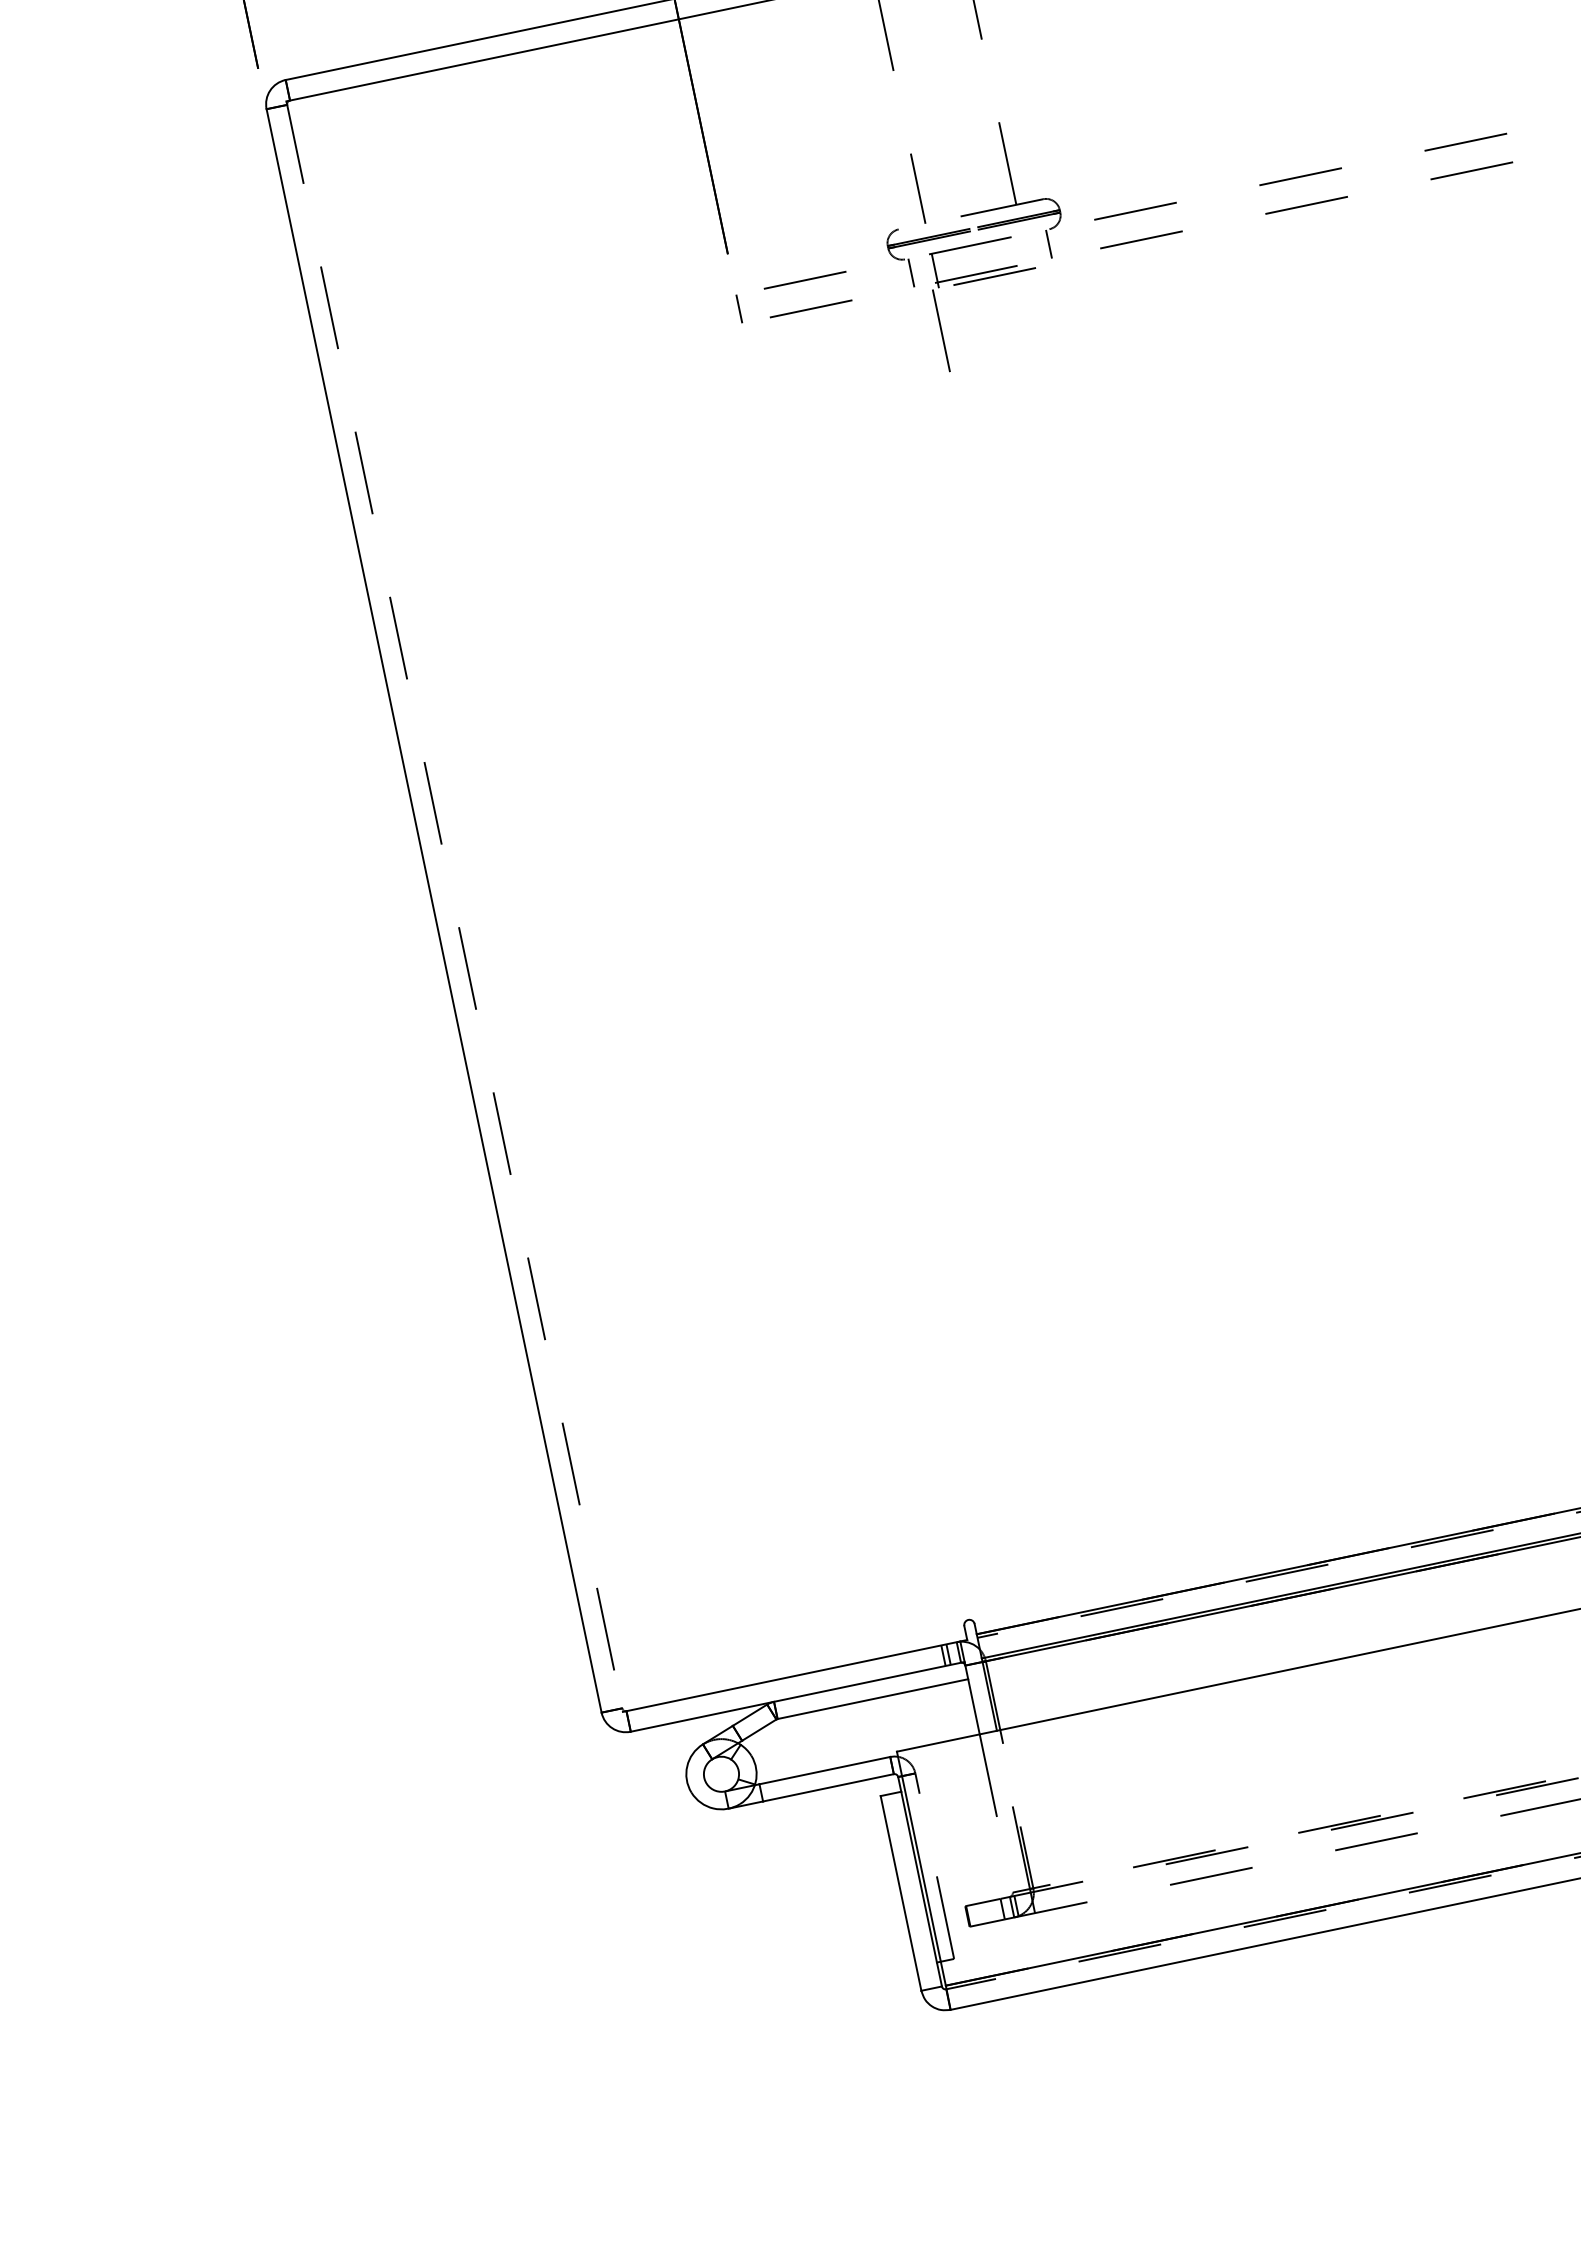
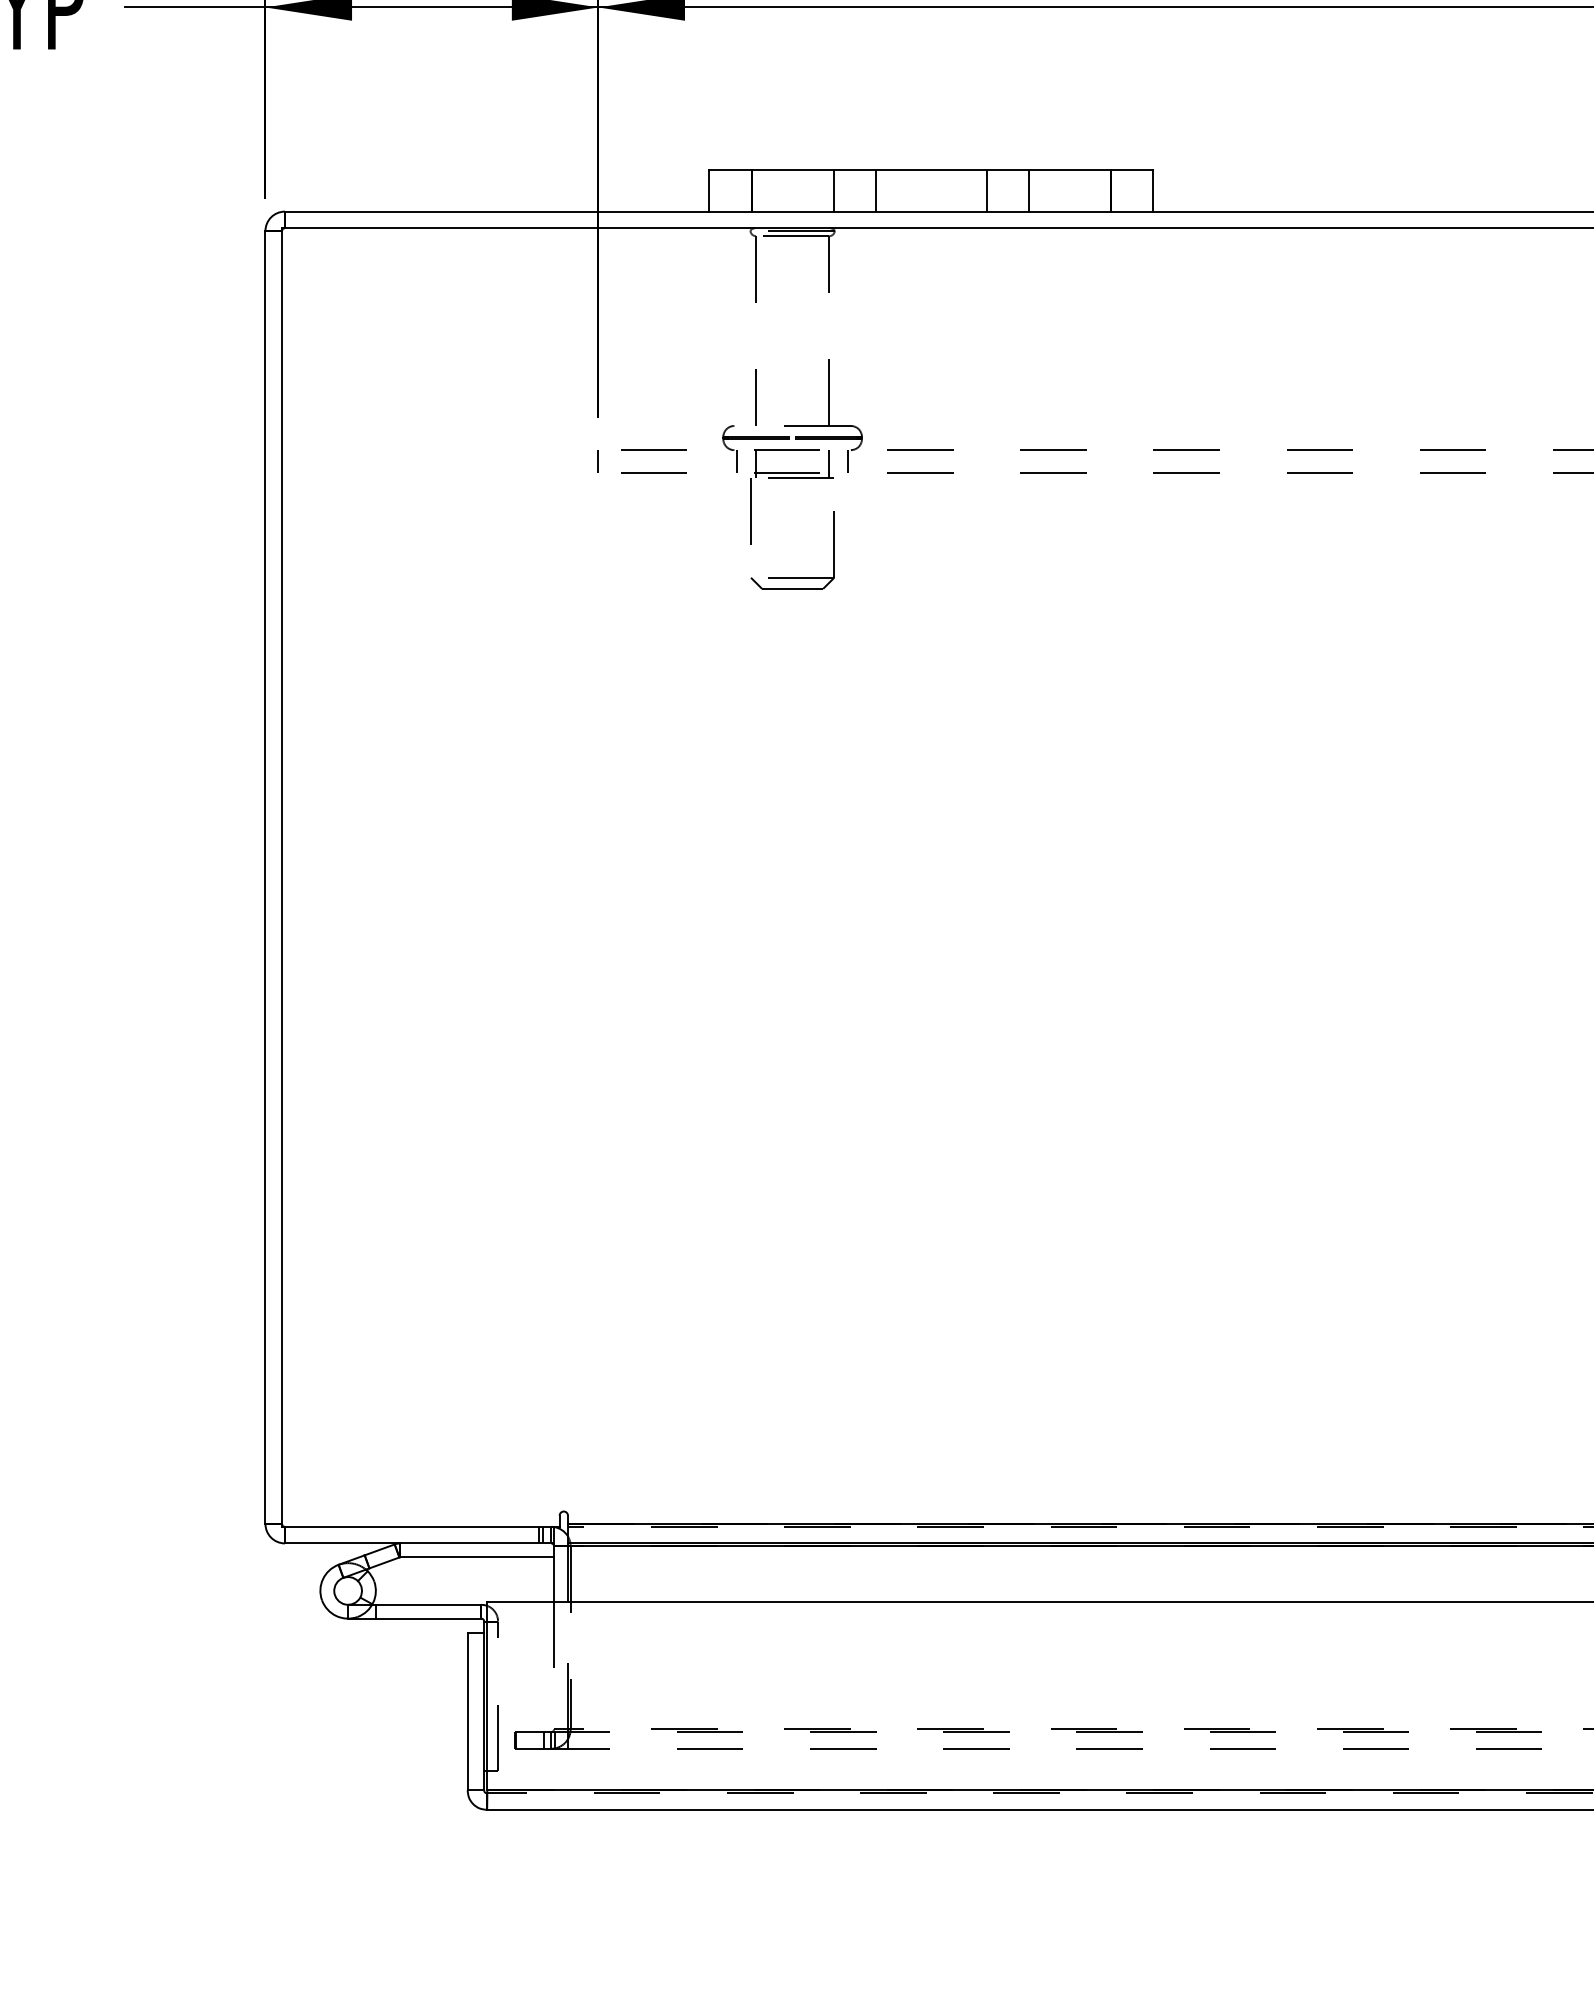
line: (1026, 251) -> (829, 463), added
part: (1010, 402) -> (792, 577), added
line: (455, 907) -> (282, 878), dashed -> solid

